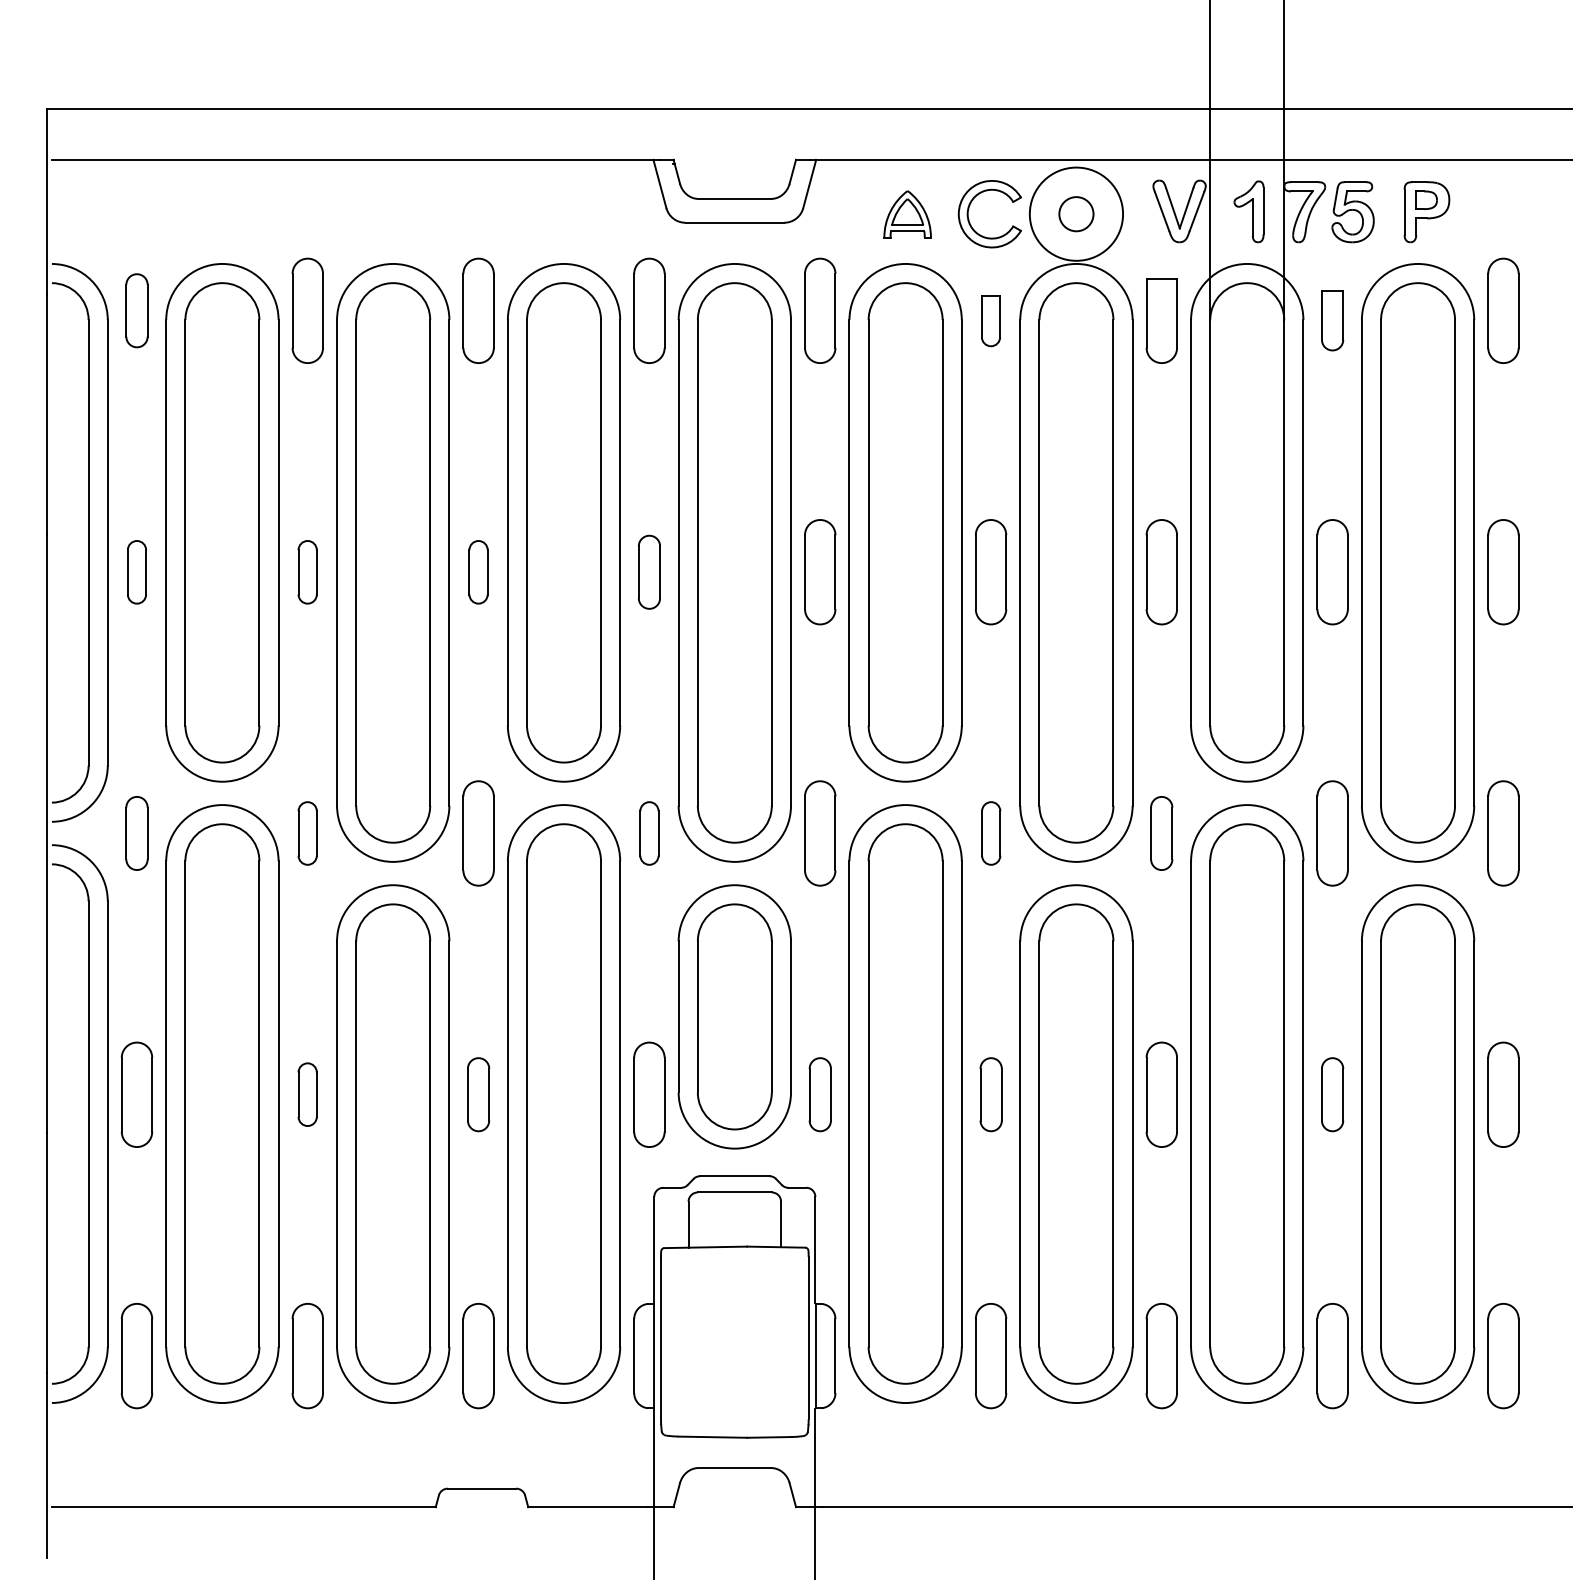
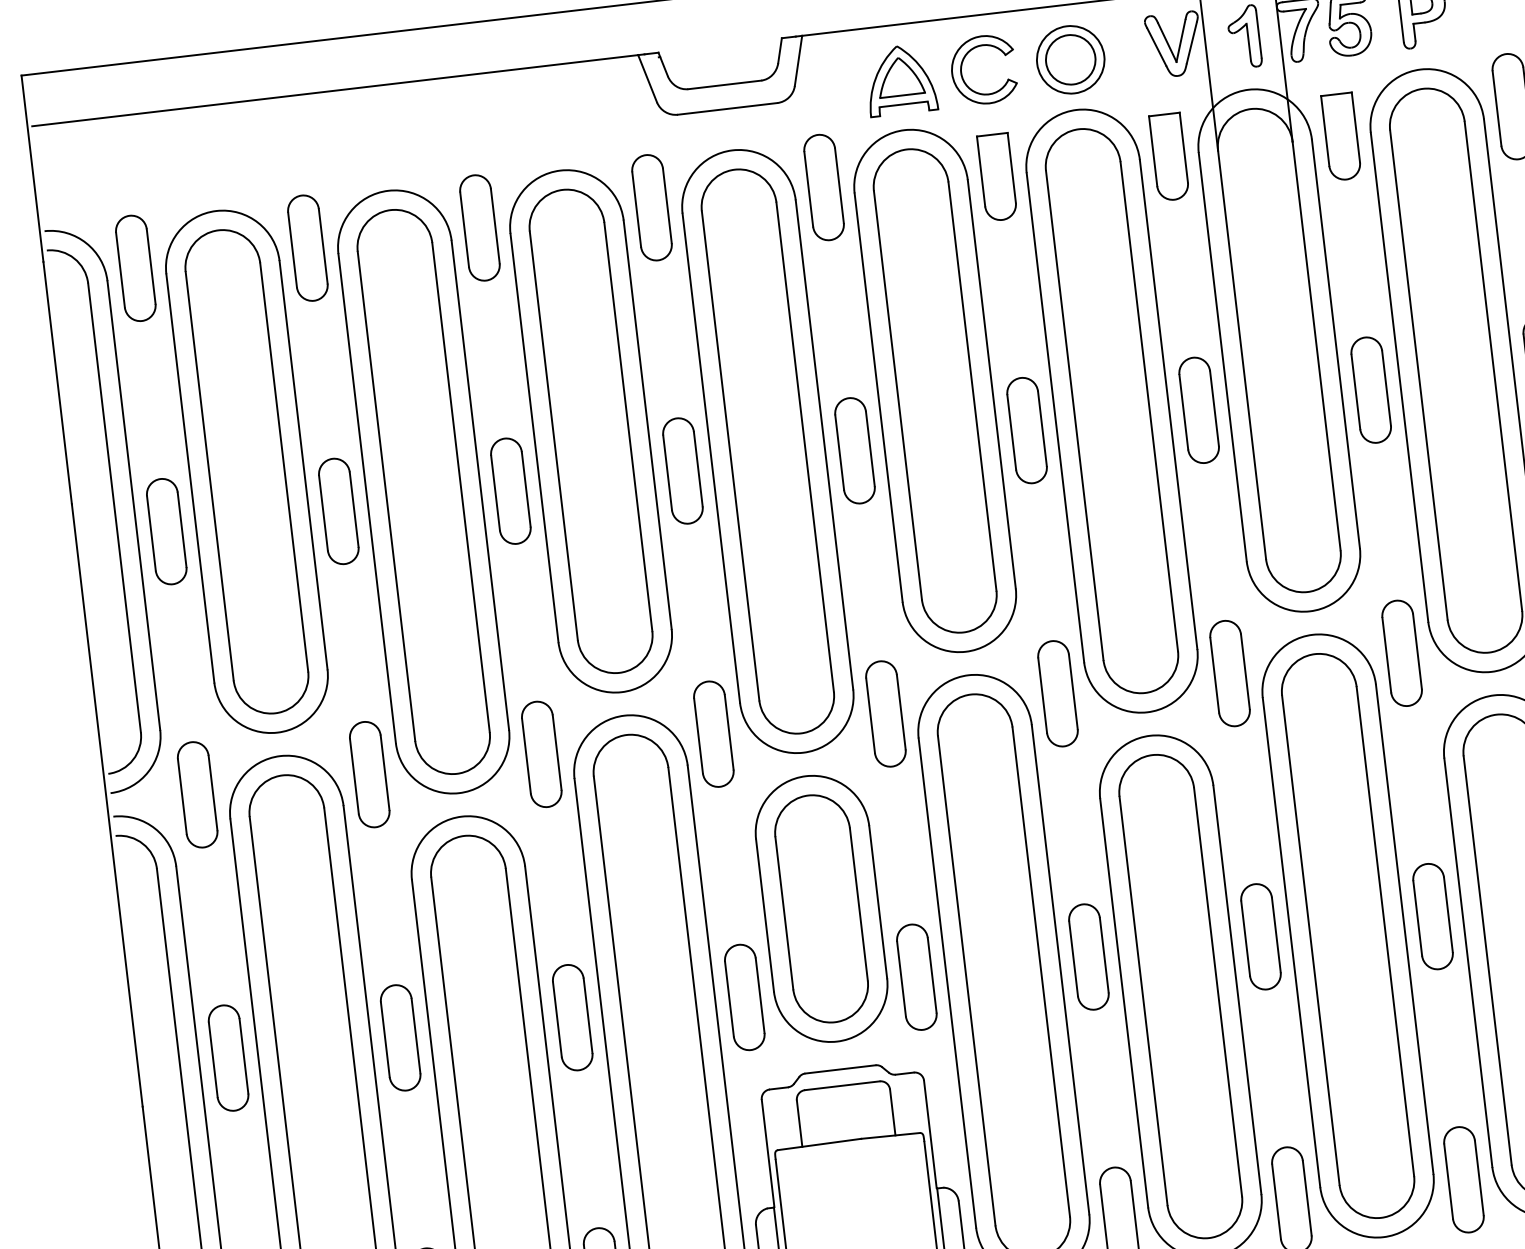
circle: (1076, 213) -> (1070, 59), size x0.71
circle: (1076, 213) -> (1070, 59), size x1.43
part: (907, 214) -> (900, 80), size x1.43
part: (136, 310) -> (135, 268), size x1.43
part: (990, 320) -> (996, 177), size x1.67
part: (1332, 320) -> (1341, 136), size x1.43
part: (136, 572) -> (166, 532), size x1.67
part: (307, 572) -> (338, 511), size x1.67
part: (478, 572) -> (510, 491), size x1.67
part: (649, 572) -> (683, 471), size x1.43
part: (136, 833) -> (197, 794), size x1.43
part: (307, 833) -> (369, 774), size x1.67
part: (649, 833) -> (713, 734), size x1.67
part: (991, 833) -> (1058, 693), size x1.67
part: (1161, 833) -> (1229, 673), size x1.43
part: (307, 1094) -> (400, 1037), size x1.67
part: (478, 1094) -> (572, 1017), size x1.43
part: (820, 1094) -> (917, 976), size x1.43
part: (991, 1094) -> (1089, 956), size x1.43
part: (1332, 1094) -> (1432, 916), size x1.43

